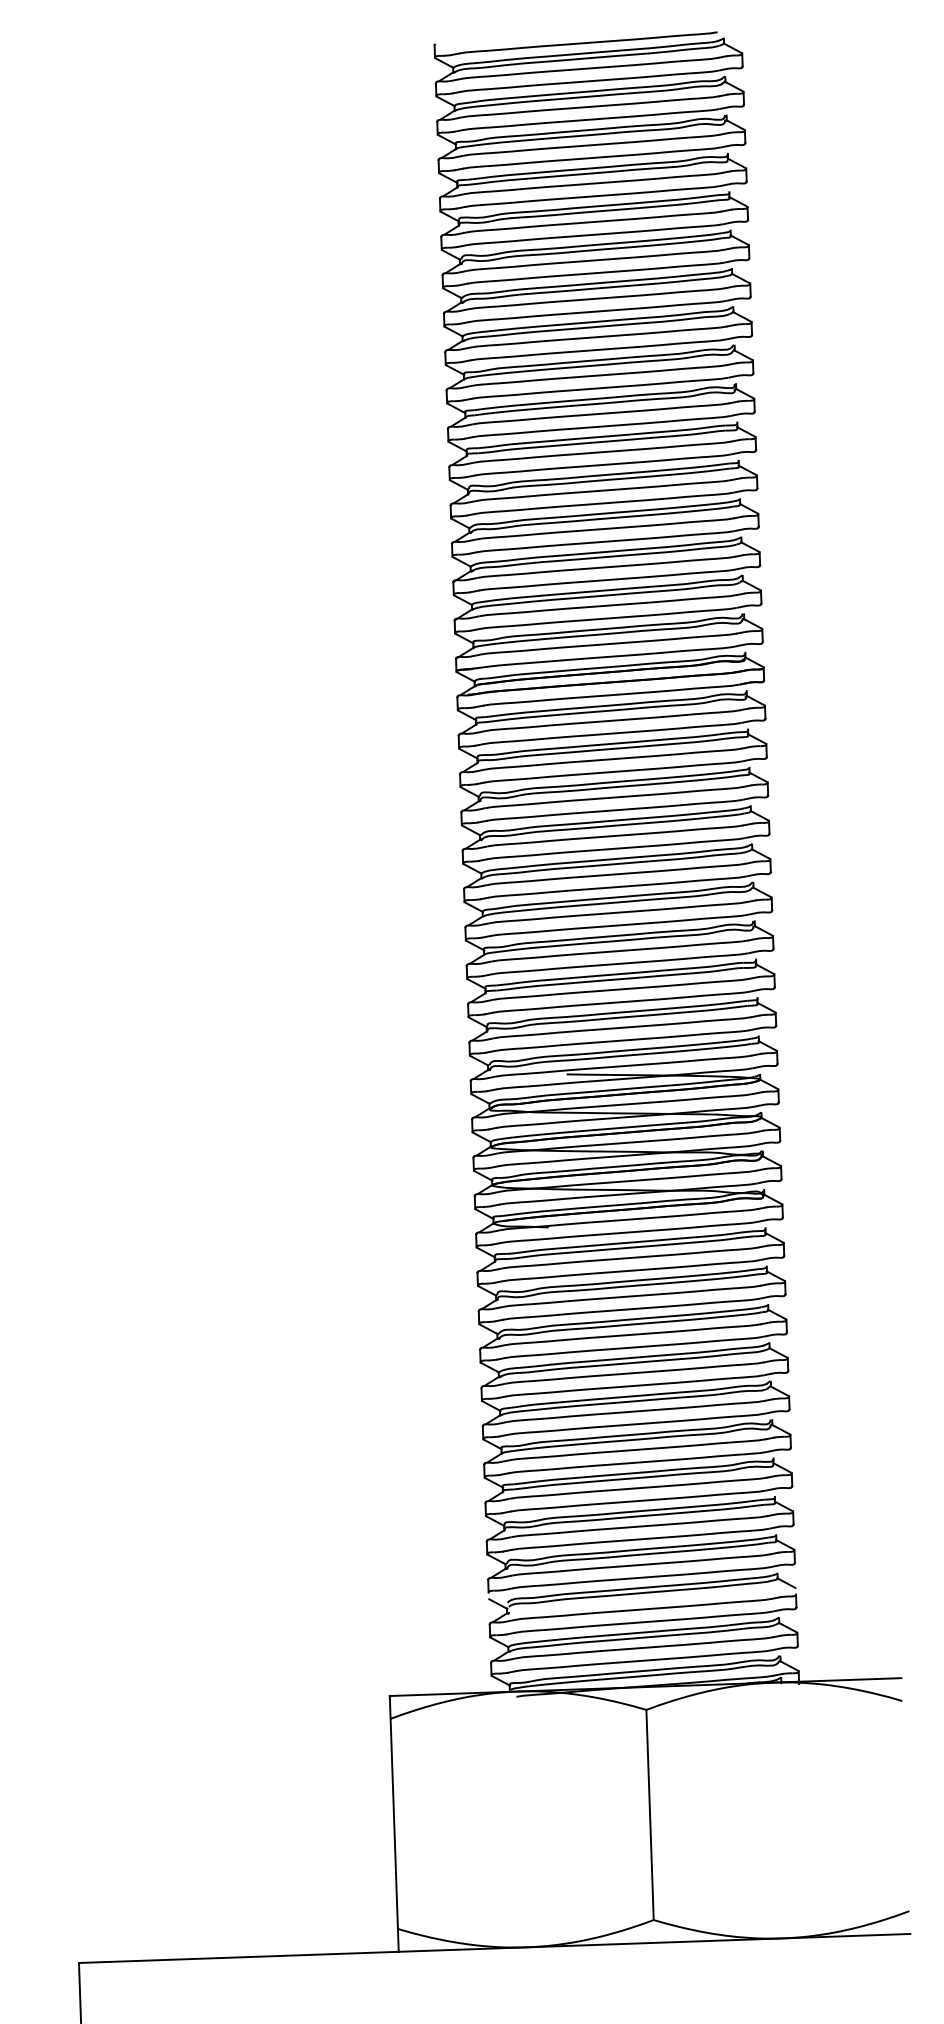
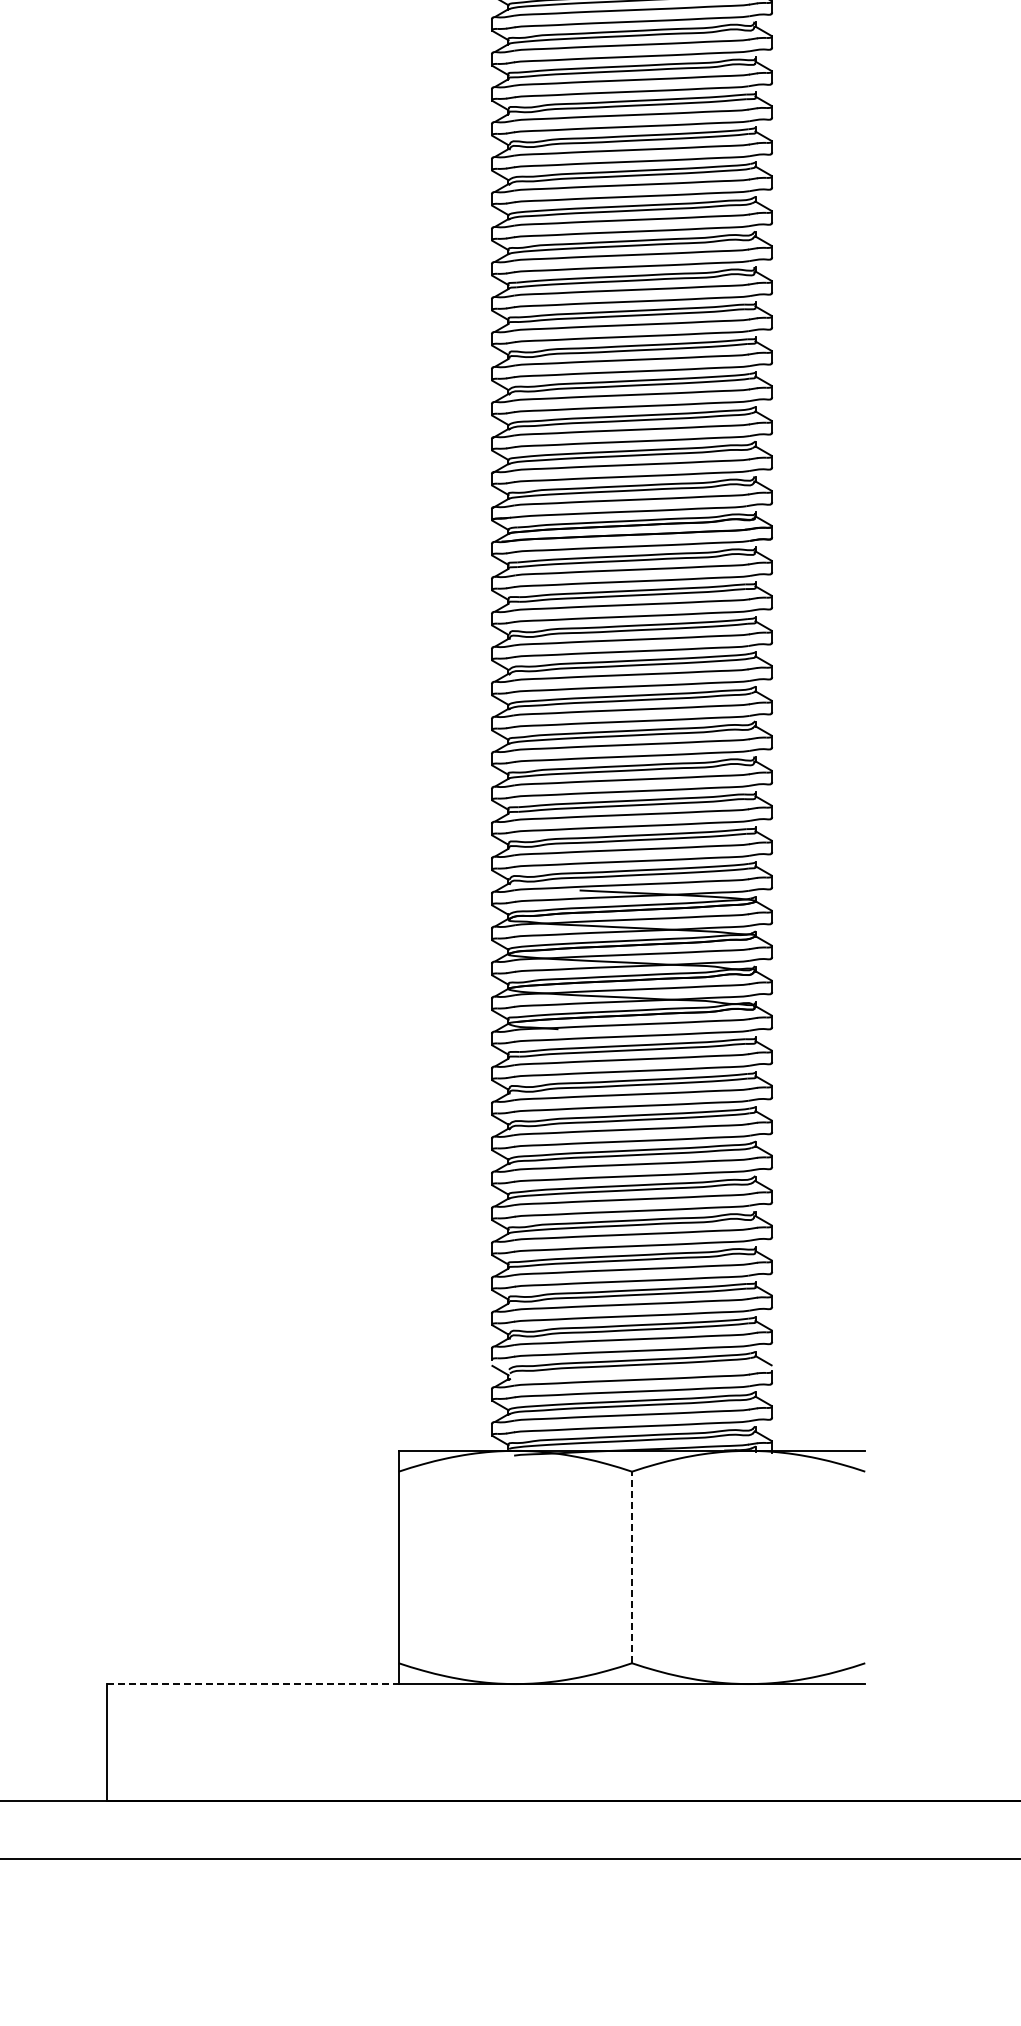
line: (650, 1814) -> (632, 1567), solid -> dashed
line: (239, 1957) -> (253, 1684), solid -> dashed

